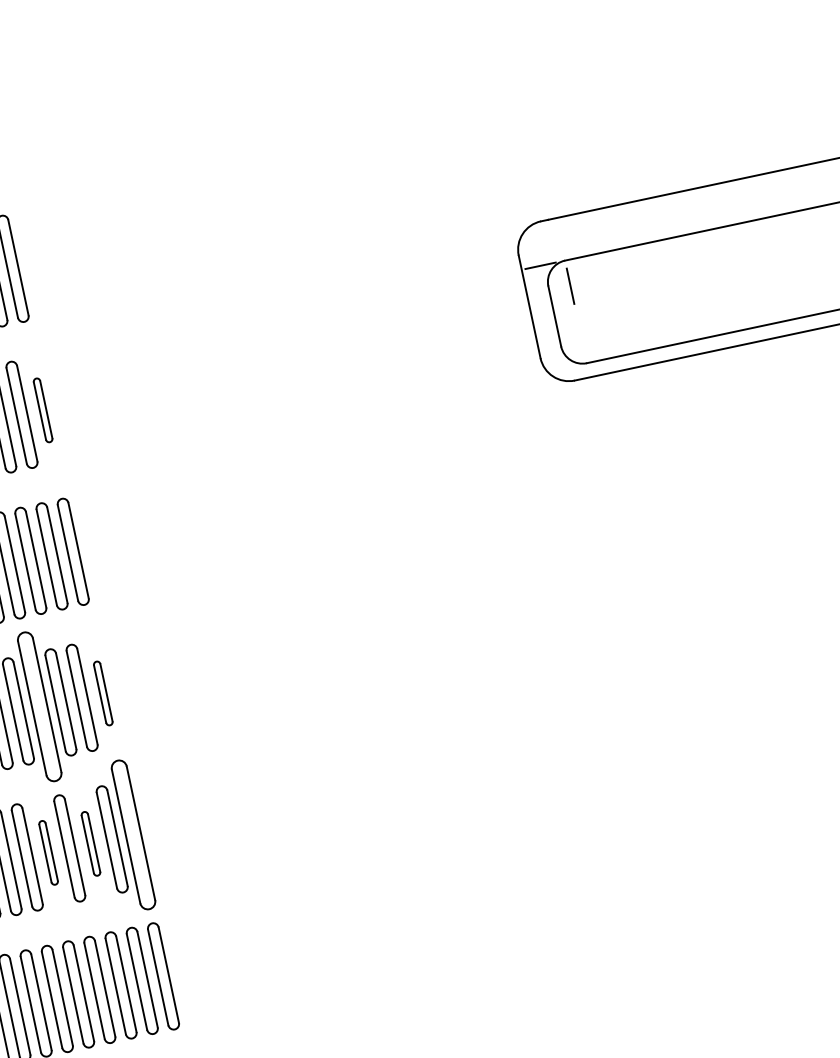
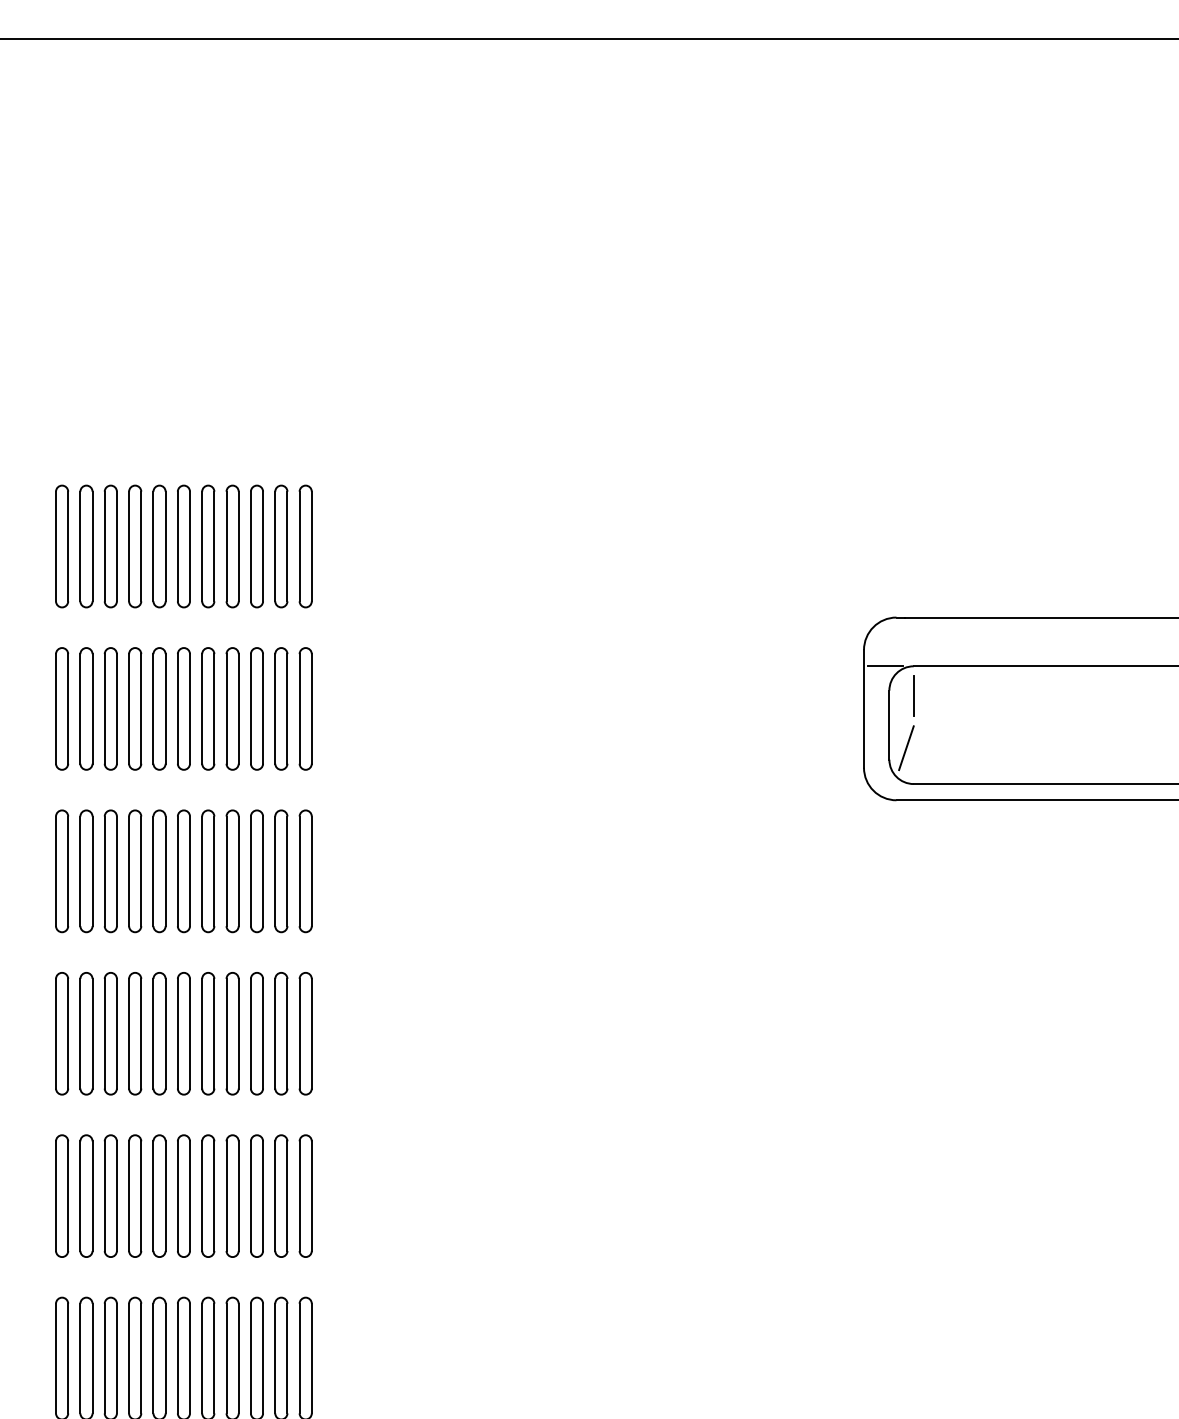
line: (574, 333) -> (906, 748), added
part: (42, 410) -> (305, 708), size x1.67
part: (103, 693) -> (305, 1033), size x1.67
part: (39, 706) -> (232, 1033), size x0.71
part: (133, 834) -> (305, 1195), size x0.71
part: (90, 843) -> (256, 1195), size x1.67
part: (48, 852) -> (208, 1195), size x1.67

